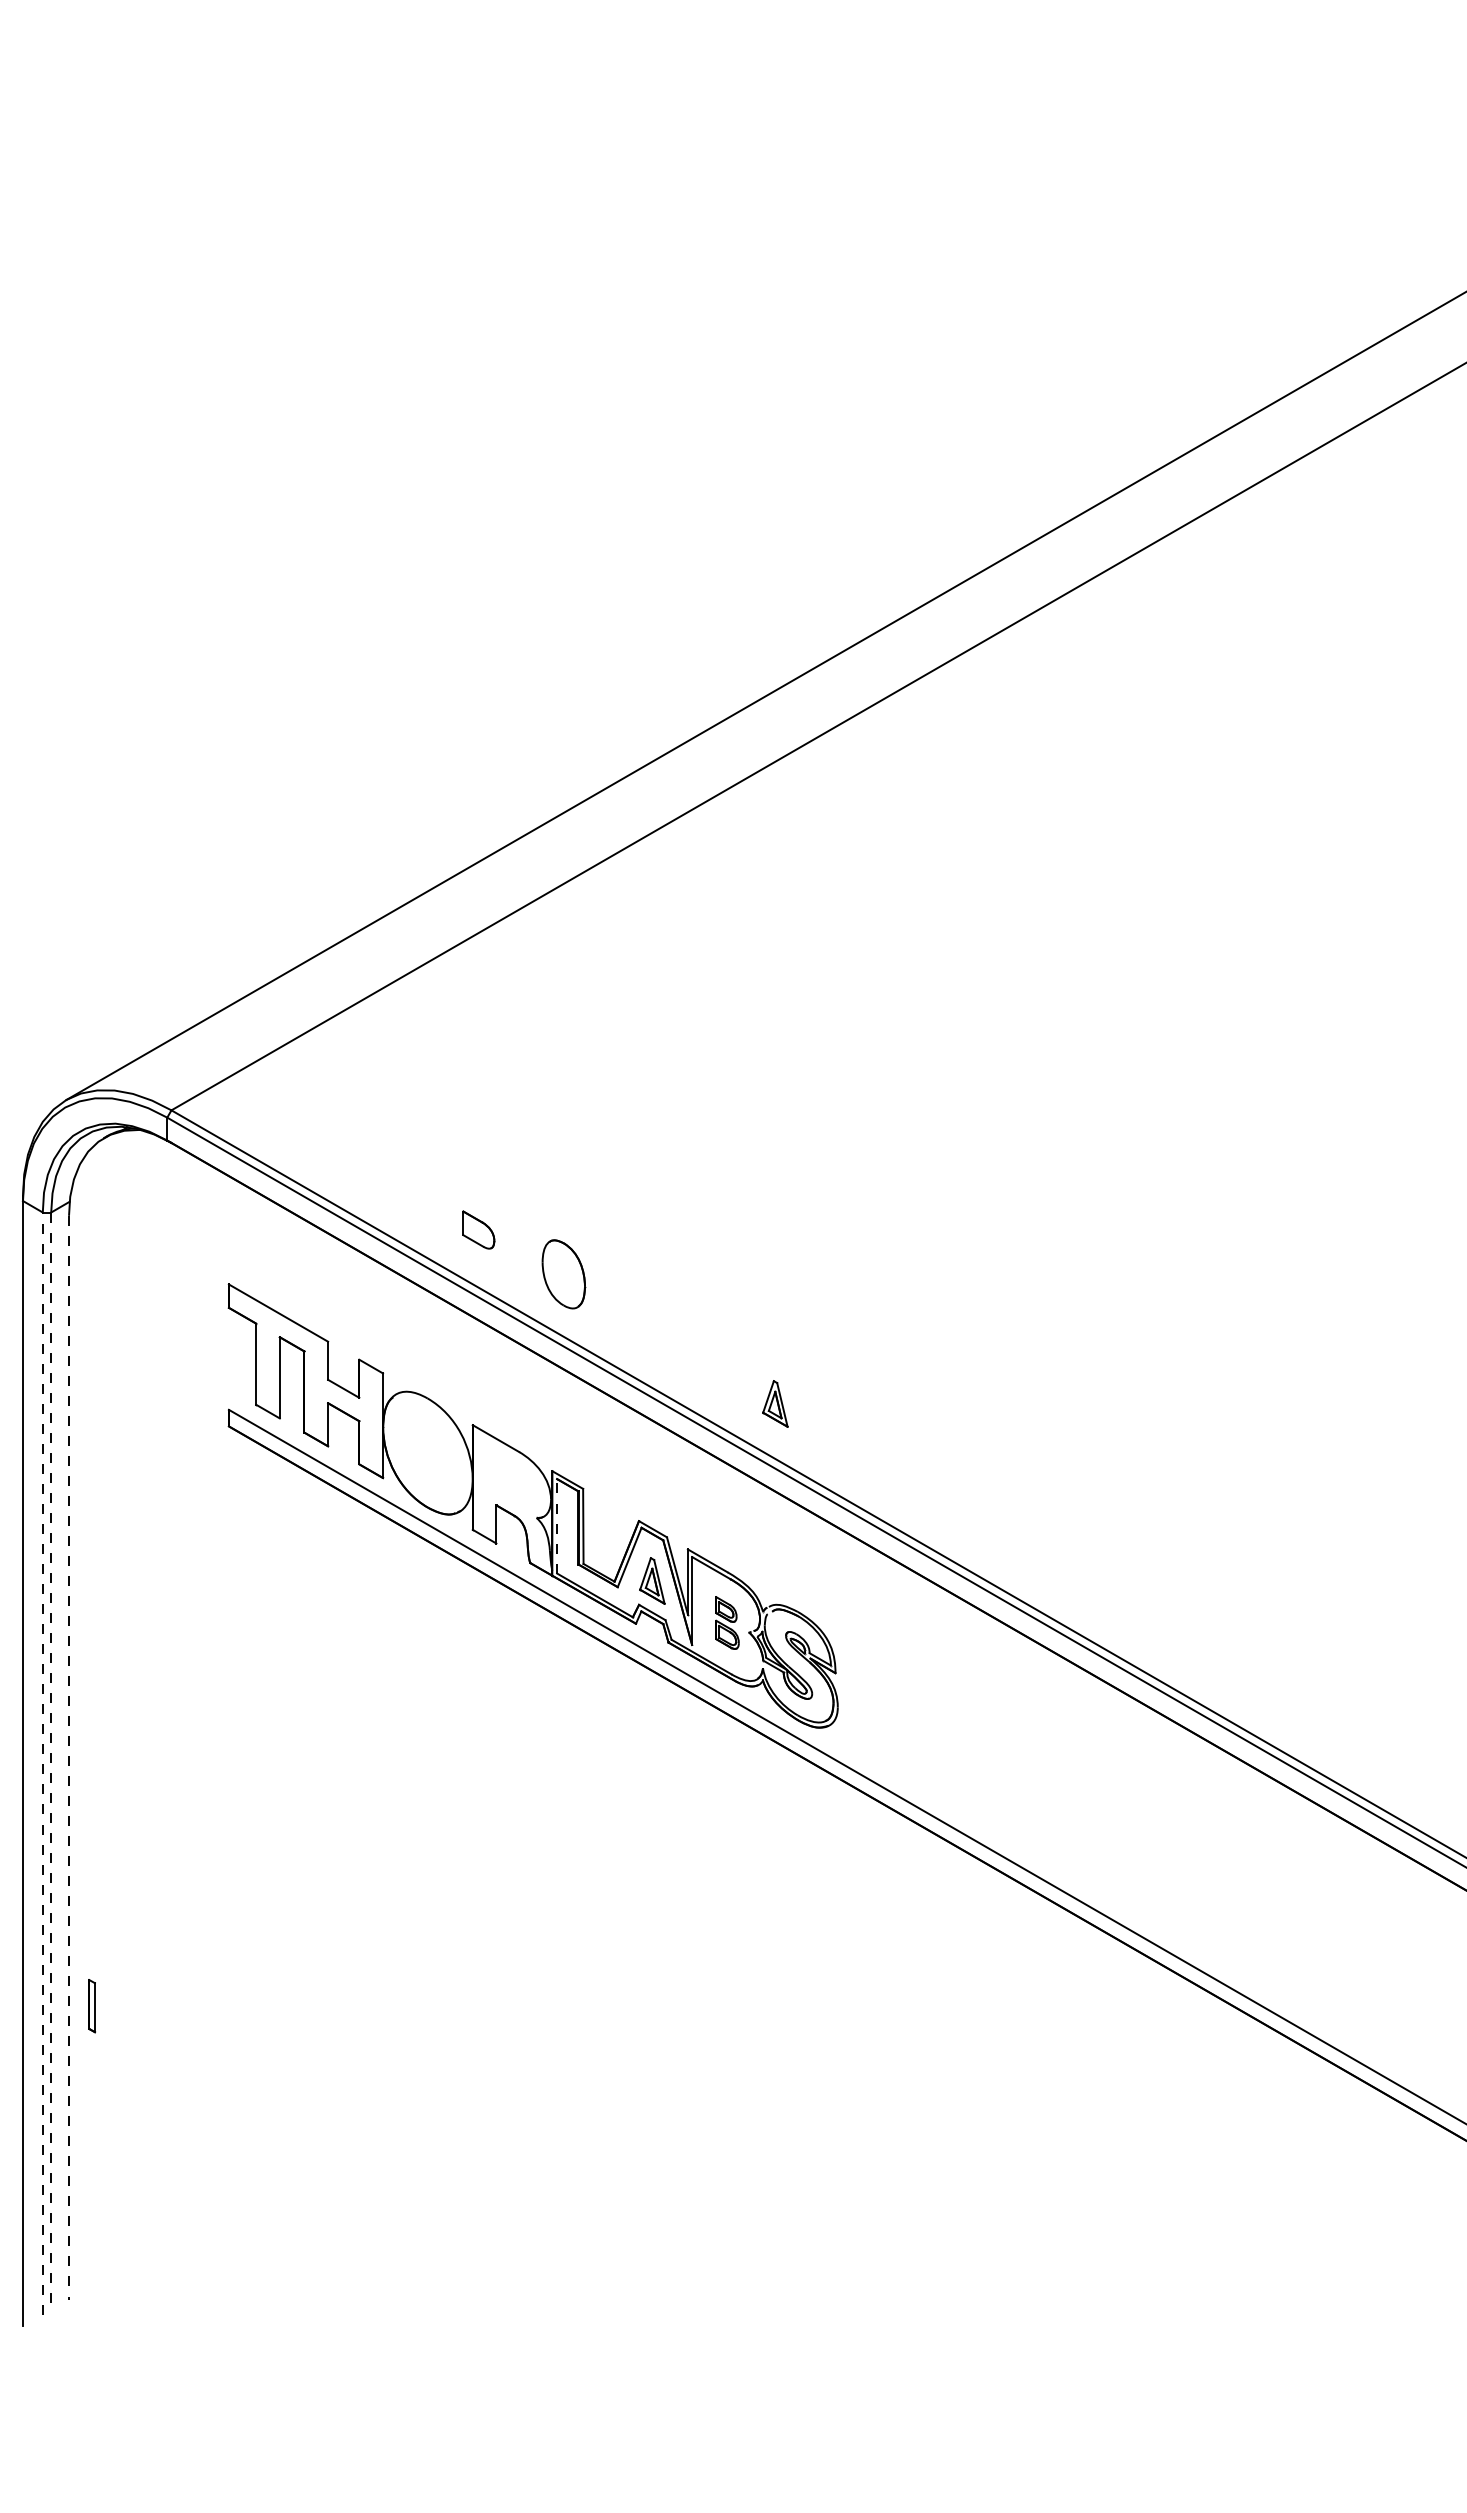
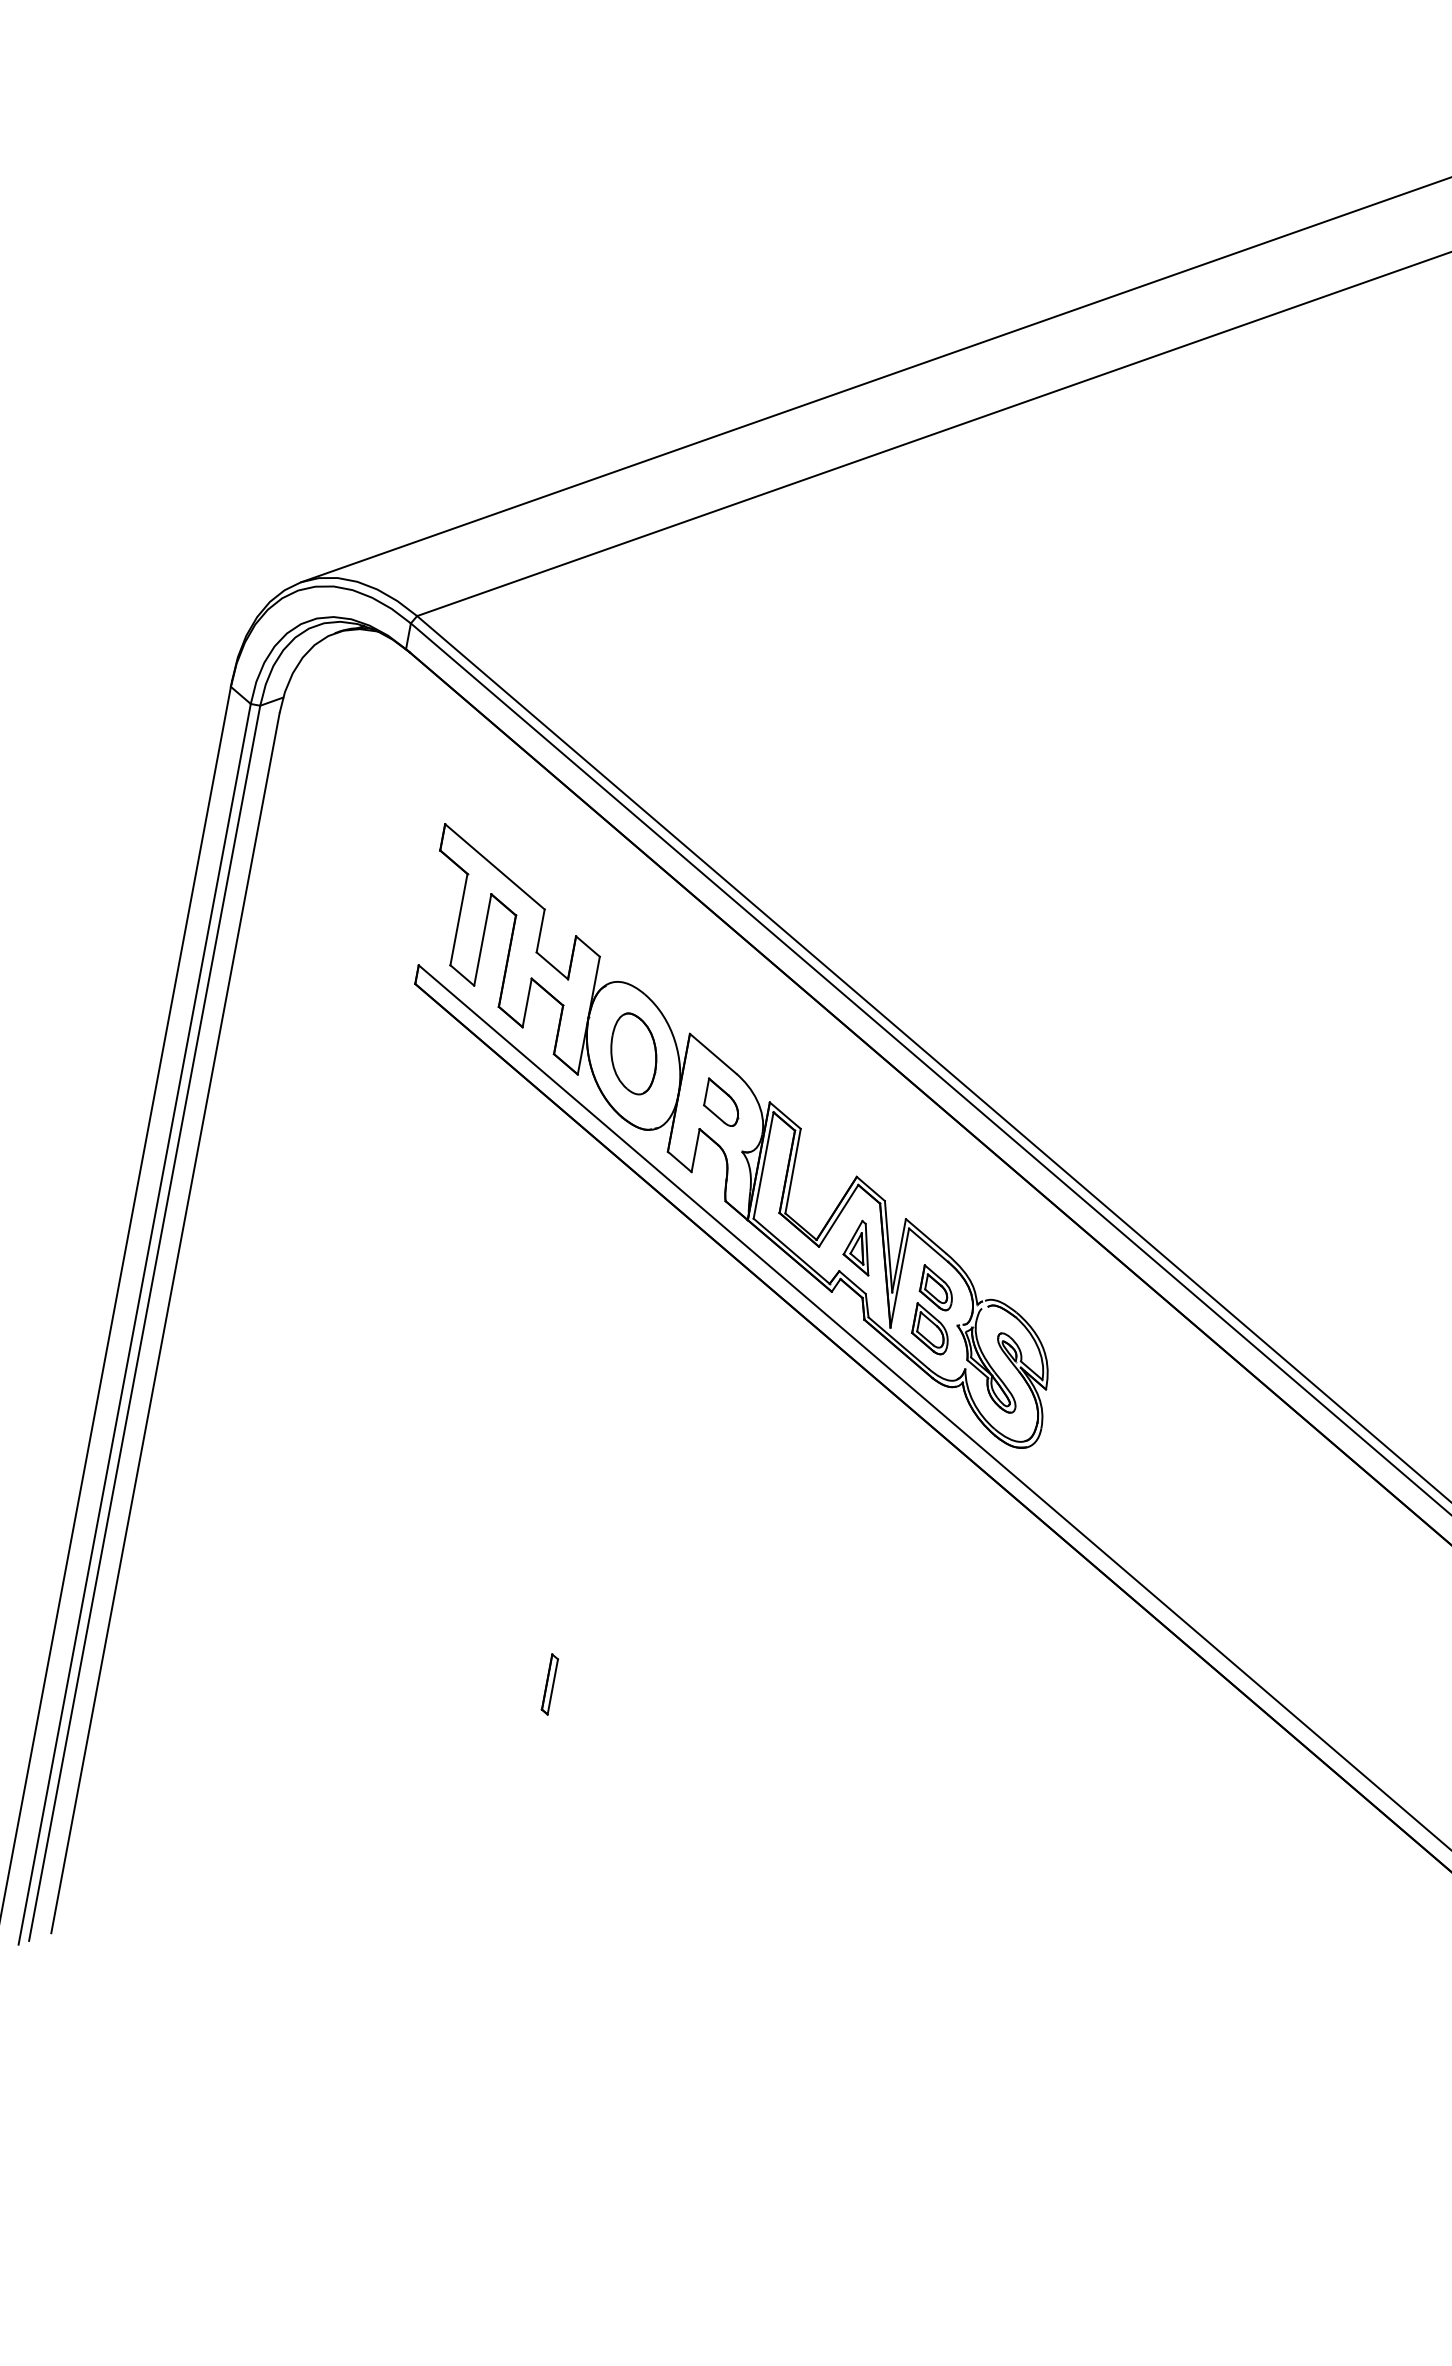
part: (478, 1229) -> (722, 1102), moved
part: (563, 1274) -> (633, 1054), moved
part: (775, 1403) -> (1035, 1073), removed
line: (557, 1525) -> (764, 1164), dashed -> solid
part: (727, 1622) -> (935, 1309), size x1.43
line: (69, 1757) -> (166, 1323), dashed -> solid
line: (51, 1761) -> (144, 1323), dashed -> solid
line: (42, 1763) -> (134, 1324), dashed -> solid
part: (91, 2006) -> (549, 1684), moved

